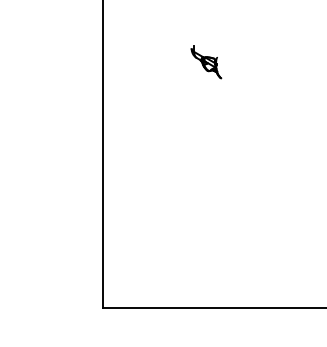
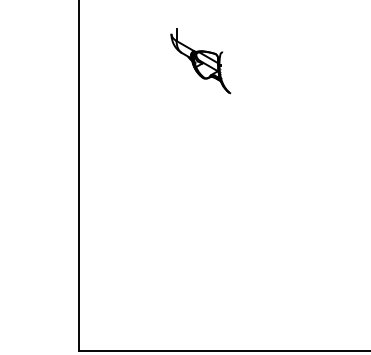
part: (206, 62) -> (200, 61), size x1.67

